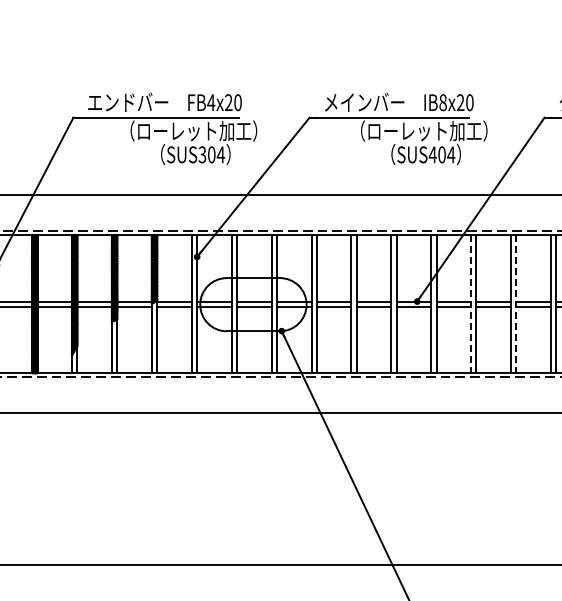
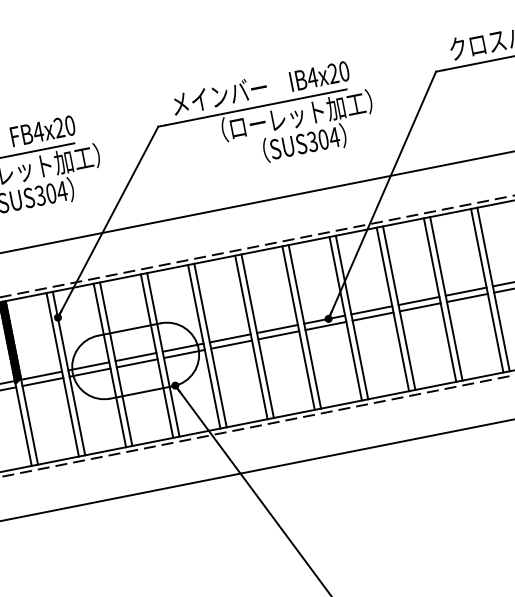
text: (442, 102) -> (311, 77), IB8x20 -> IB4x20
text: (432, 154) -> (312, 141), SUS404 -> SUS304
line: (471, 304) -> (393, 309), dashed -> solid
line: (516, 304) -> (446, 299), dashed -> solid

